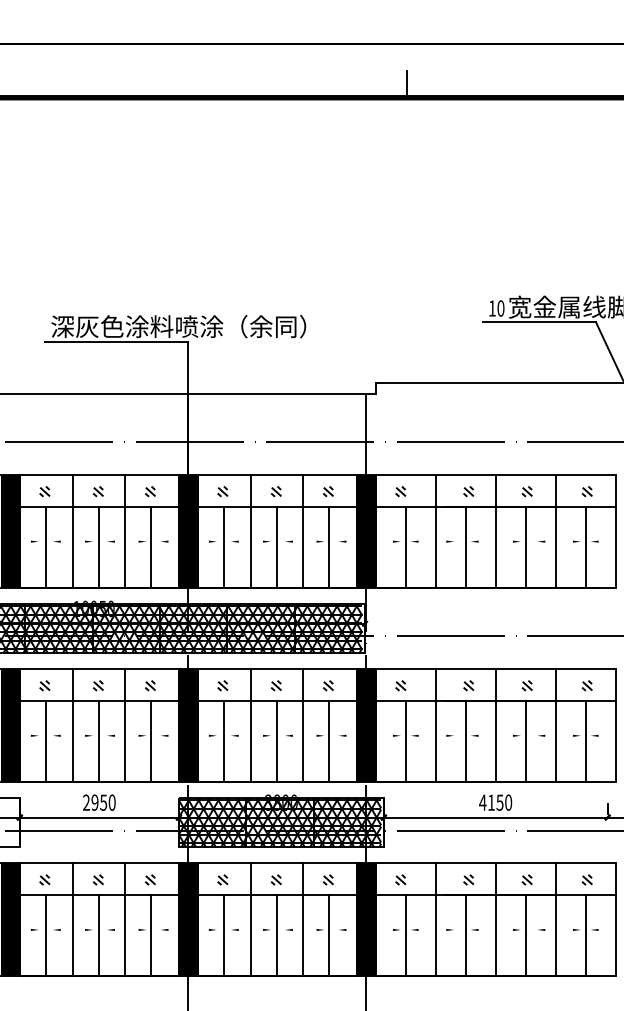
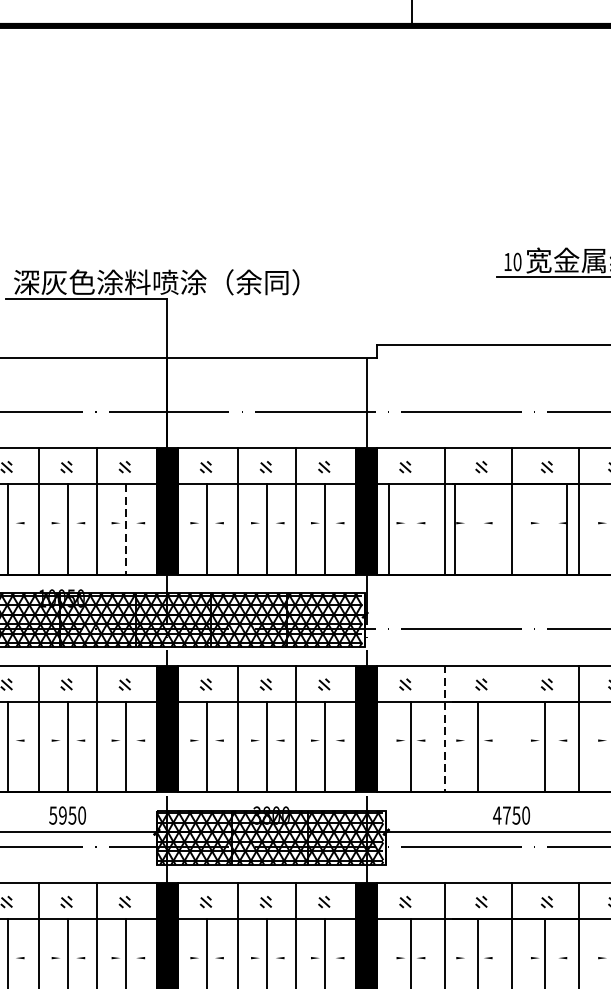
line: (151, 547) -> (126, 529), solid -> dashed
line: (405, 547) -> (388, 529), moved
line: (465, 547) -> (454, 529), moved
line: (525, 547) -> (566, 529), moved
line: (435, 725) -> (444, 729), solid -> dashed
line: (495, 725) -> (511, 729), removed
text: (85, 802) -> (52, 815), 2950 -> 5950
text: (491, 802) -> (506, 815), 4150 -> 4750

